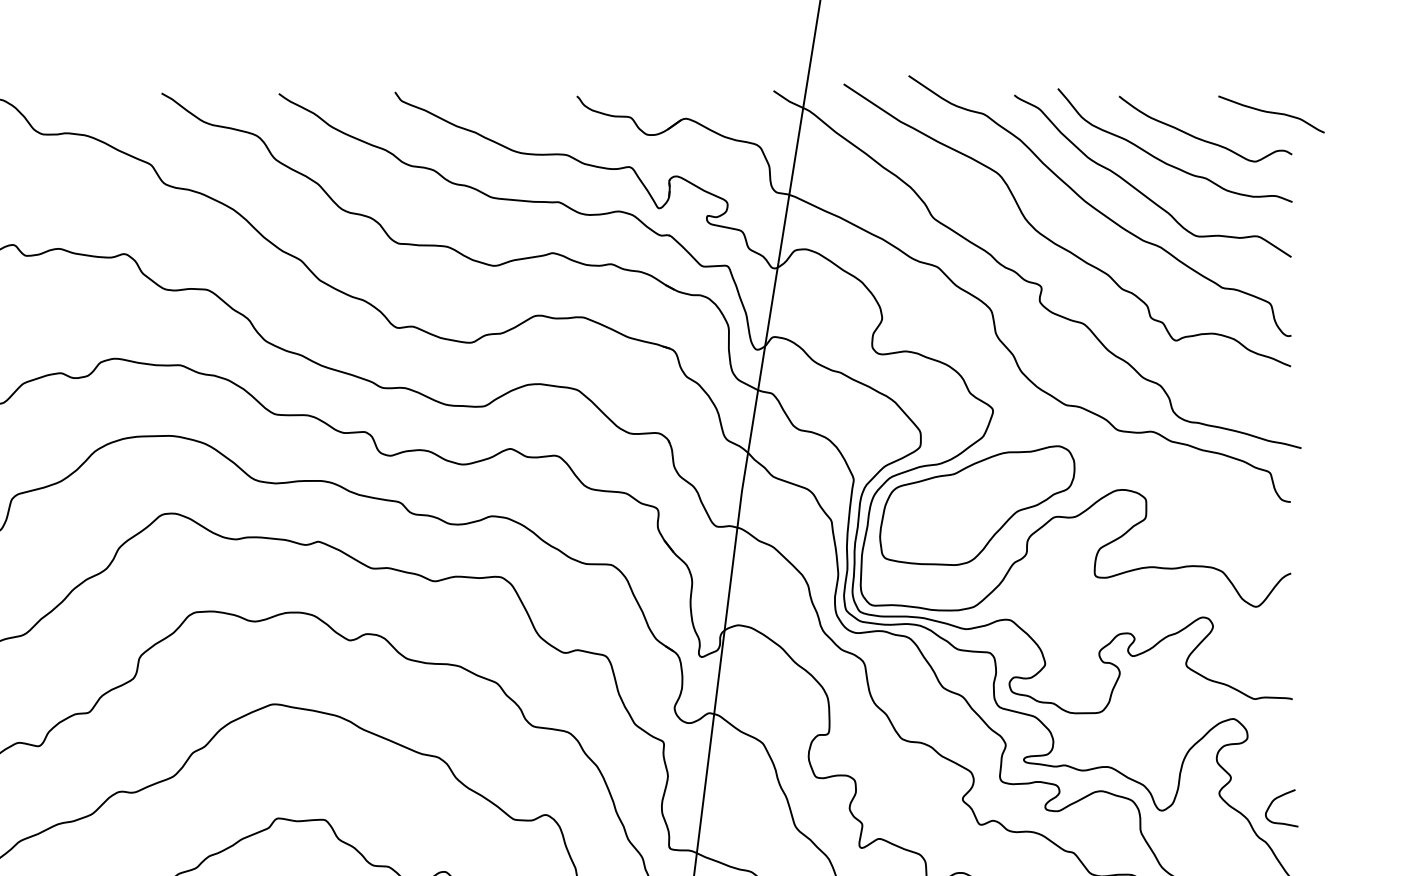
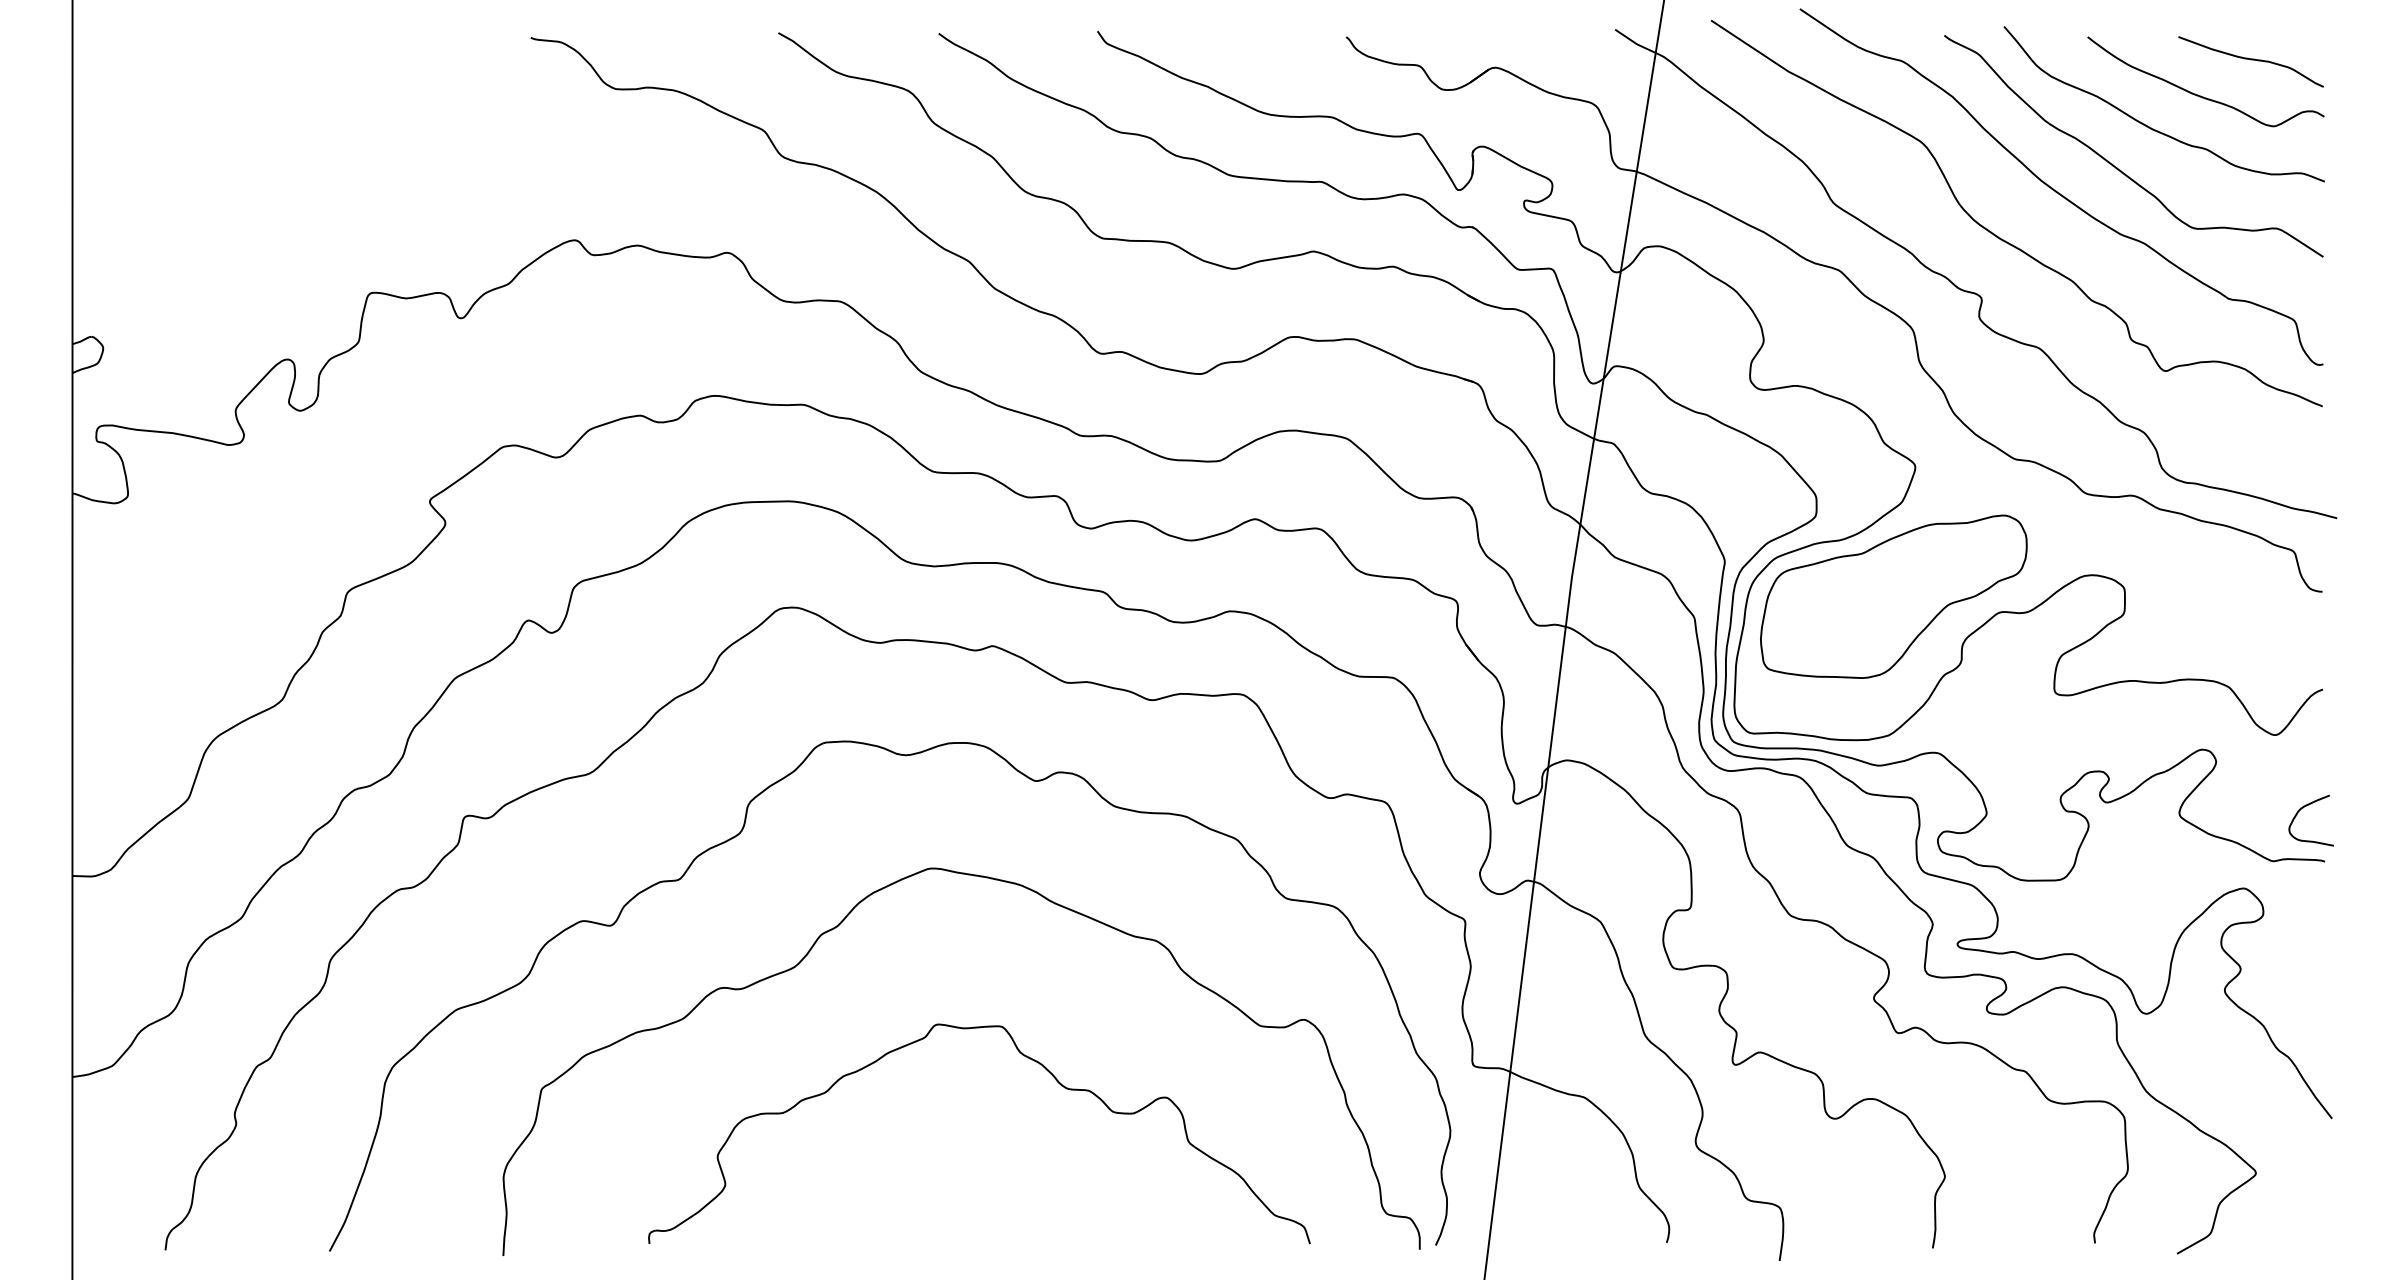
curve: (1271, 113) -> (2250, 60), moved
curve: (1276, 799) -> (2303, 808), moved

